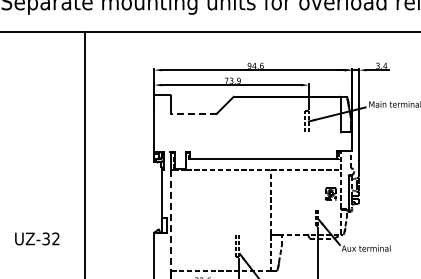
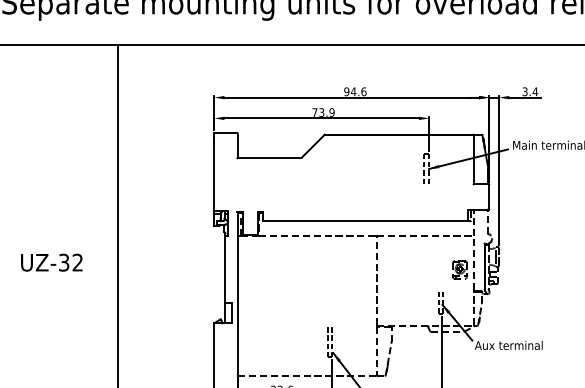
line: (193, 113) -> (268, 157), dashed -> solid
line: (171, 220) -> (238, 306), dashed -> solid
text: (37, 238) -> (52, 262), moved

